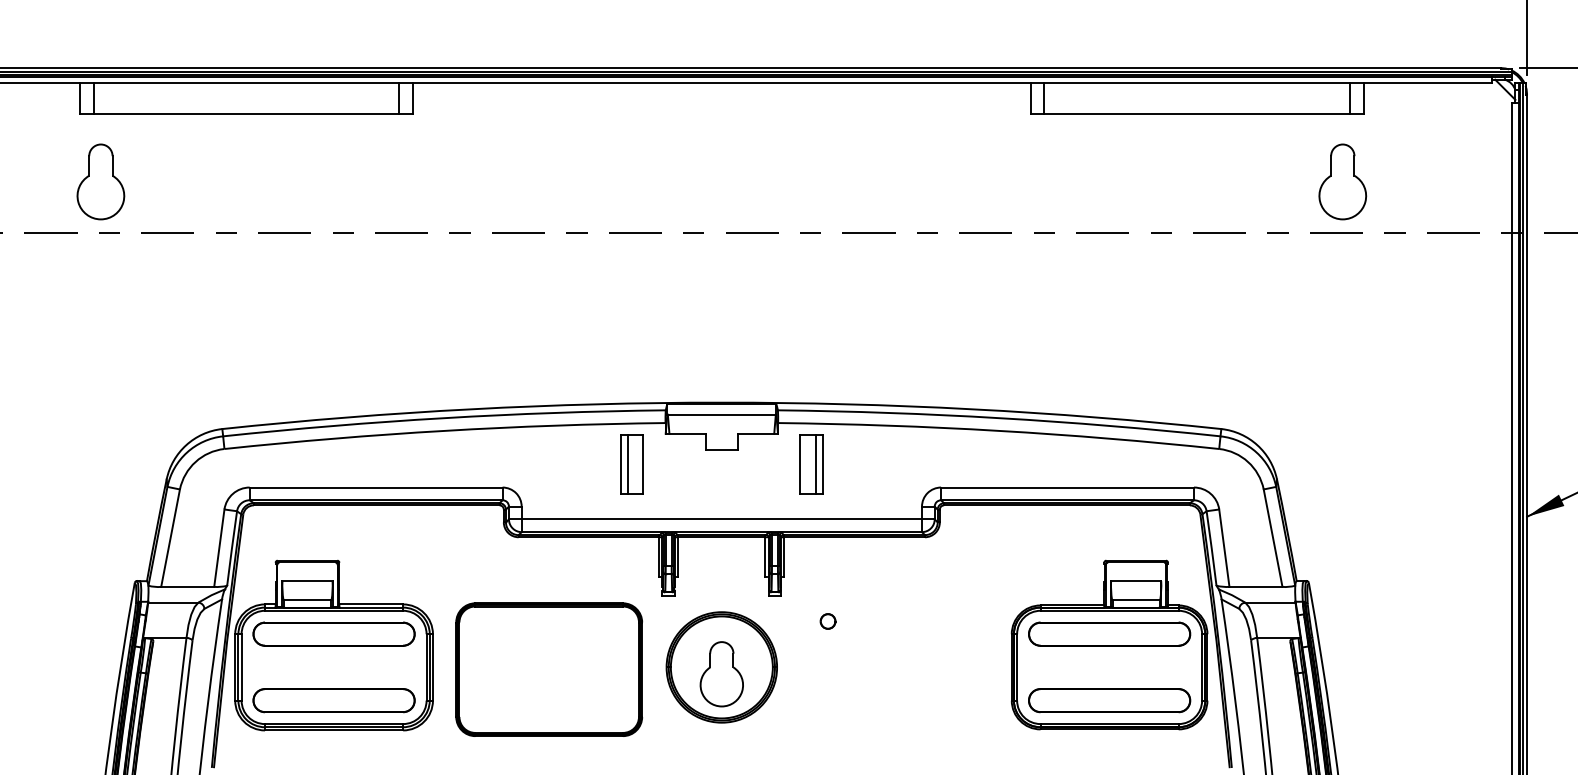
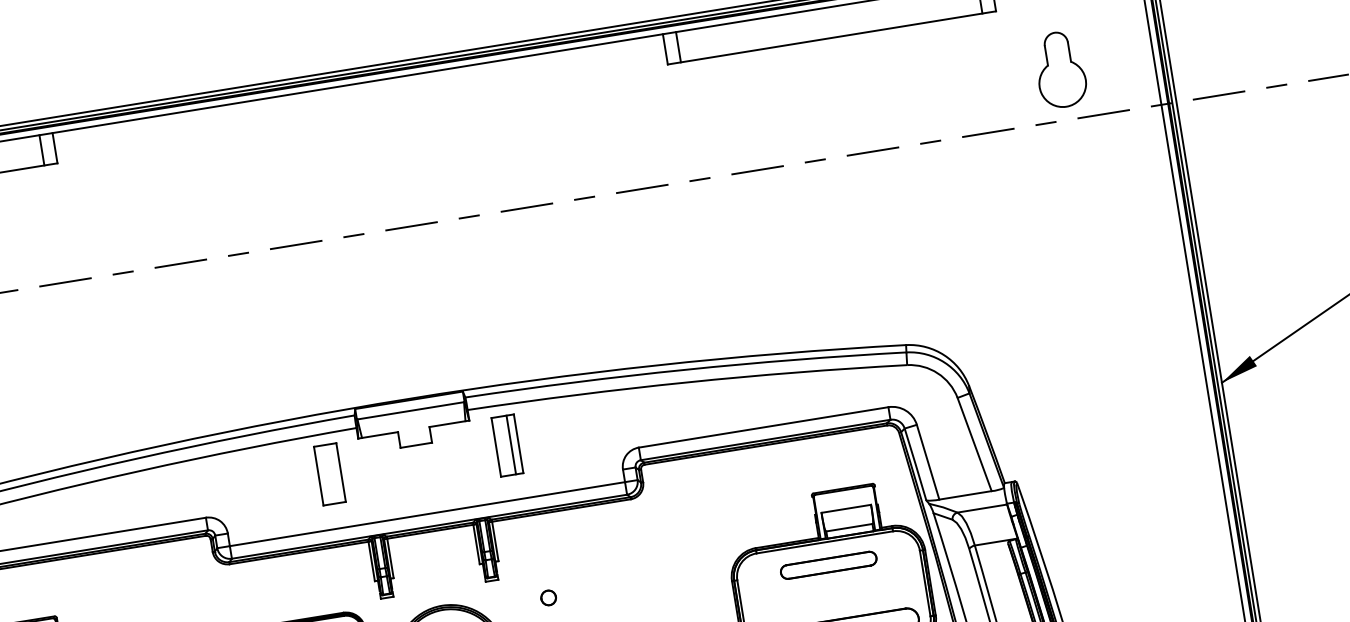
part: (1342, 181) -> (1060, 69), moved
line: (628, 464) -> (326, 474), removed
part: (1109, 633) -> (828, 564), size x0.6

